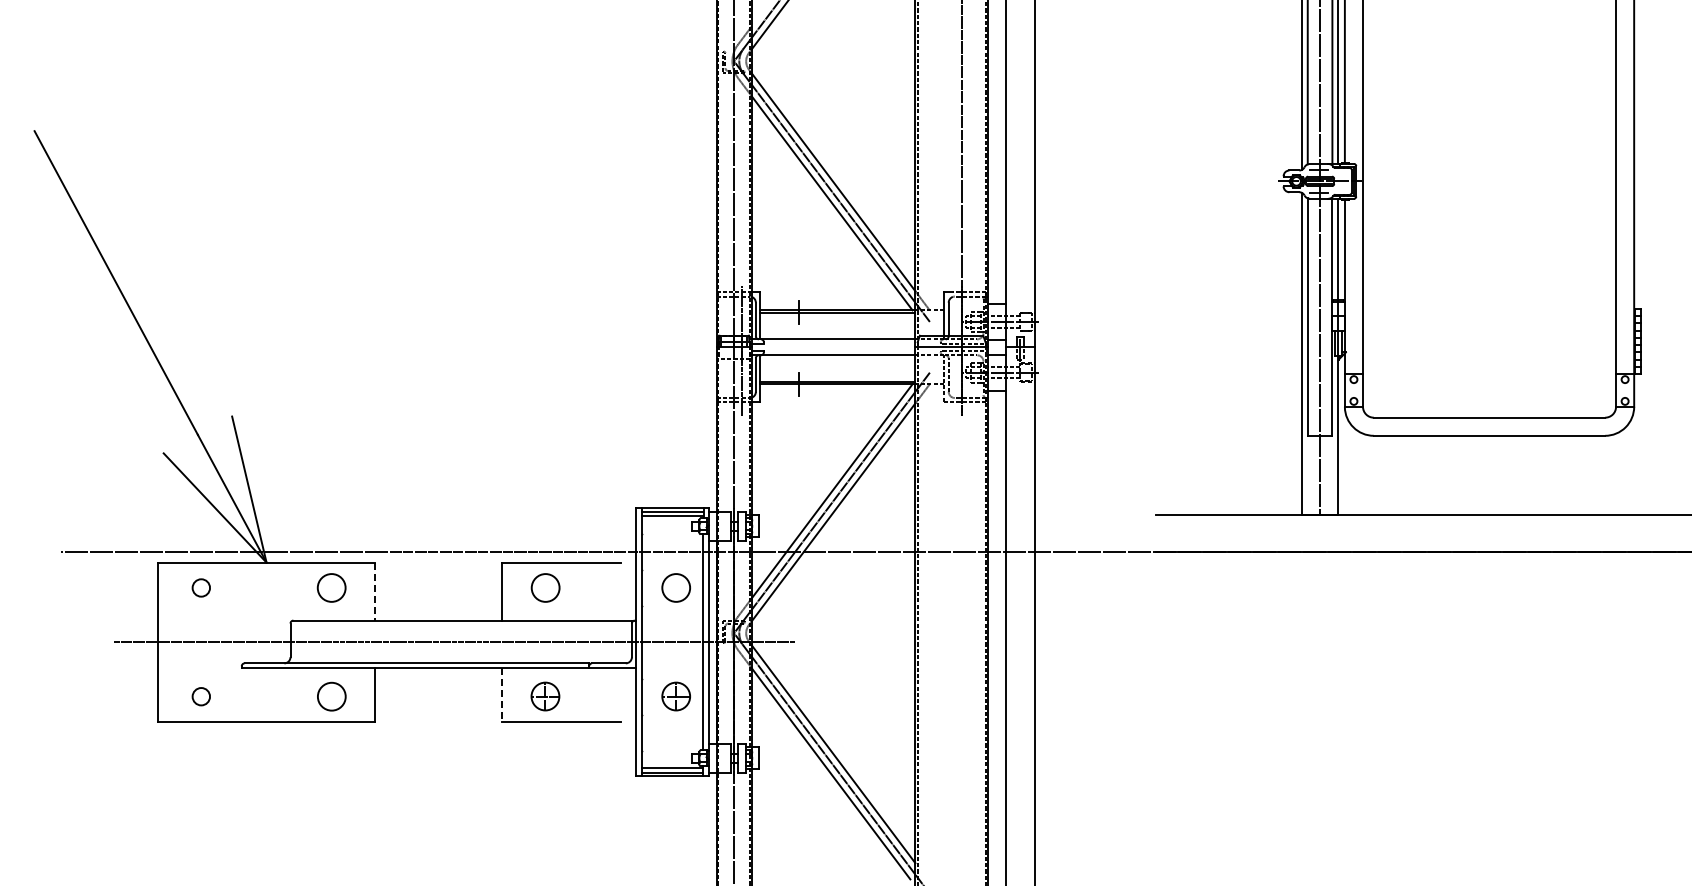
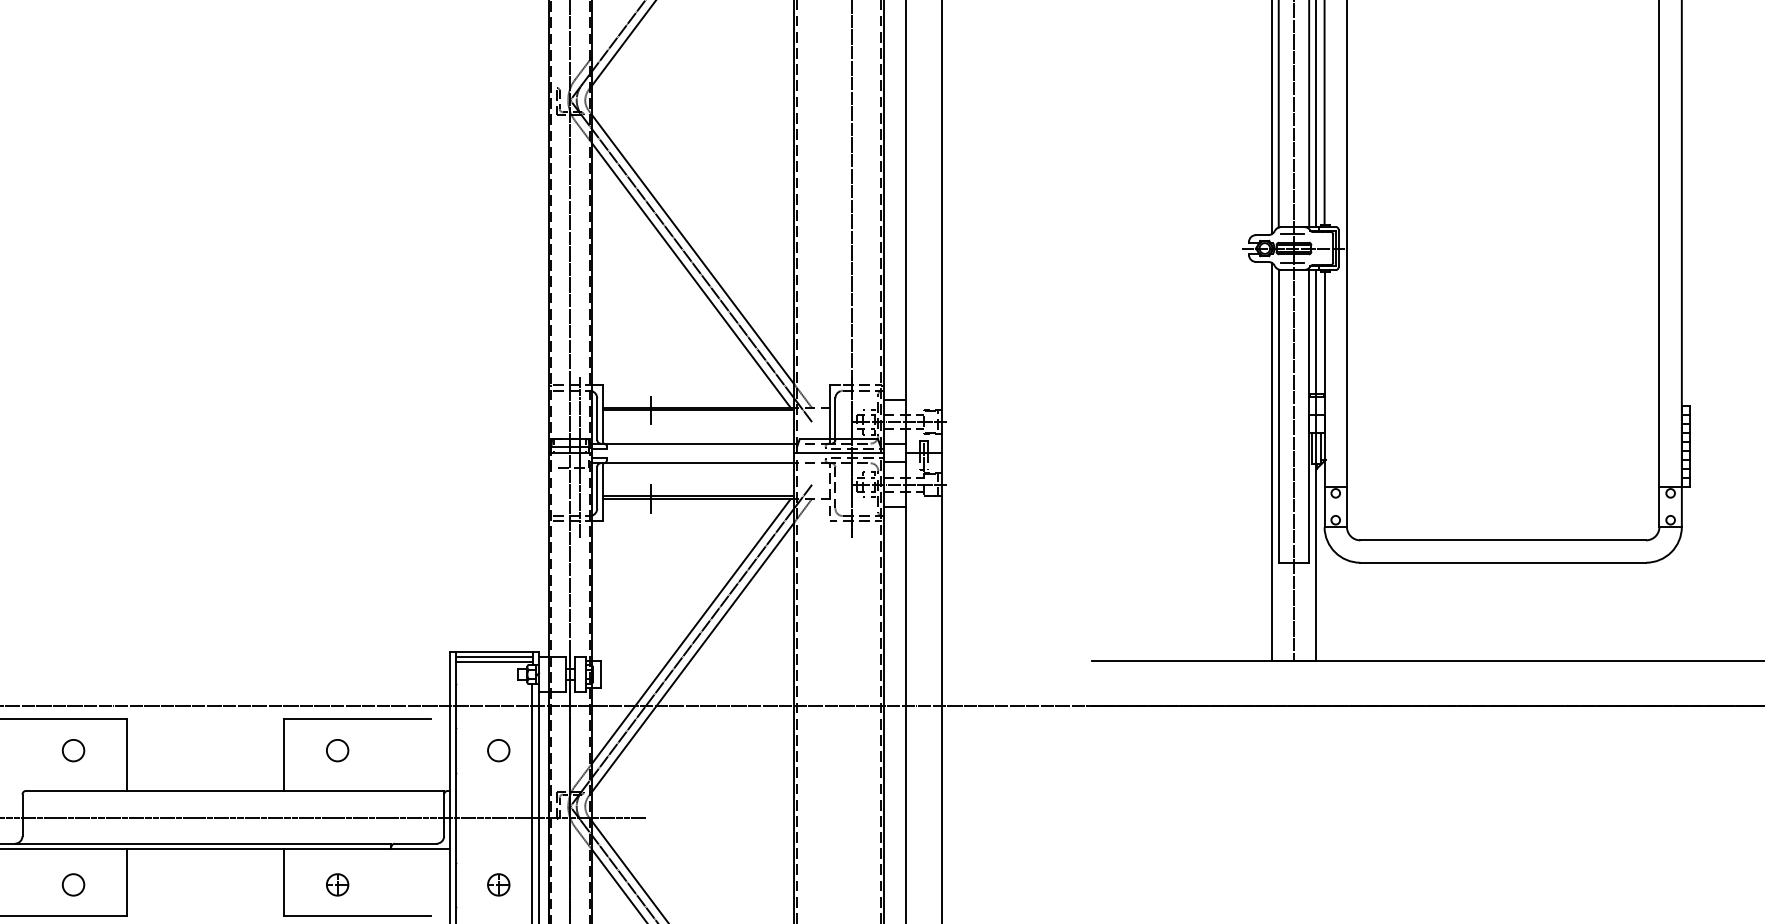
circle: (331, 587) -> (73, 750), size x0.62
circle: (545, 587) -> (337, 750), size x0.62
circle: (675, 587) -> (497, 750), size x0.62
line: (375, 591) -> (127, 754), dashed -> solid
line: (502, 695) -> (284, 883), dashed -> solid
circle: (331, 696) -> (73, 884), size x0.62
part: (545, 696) -> (337, 884), size x0.62
part: (675, 696) -> (497, 884), size x0.62

